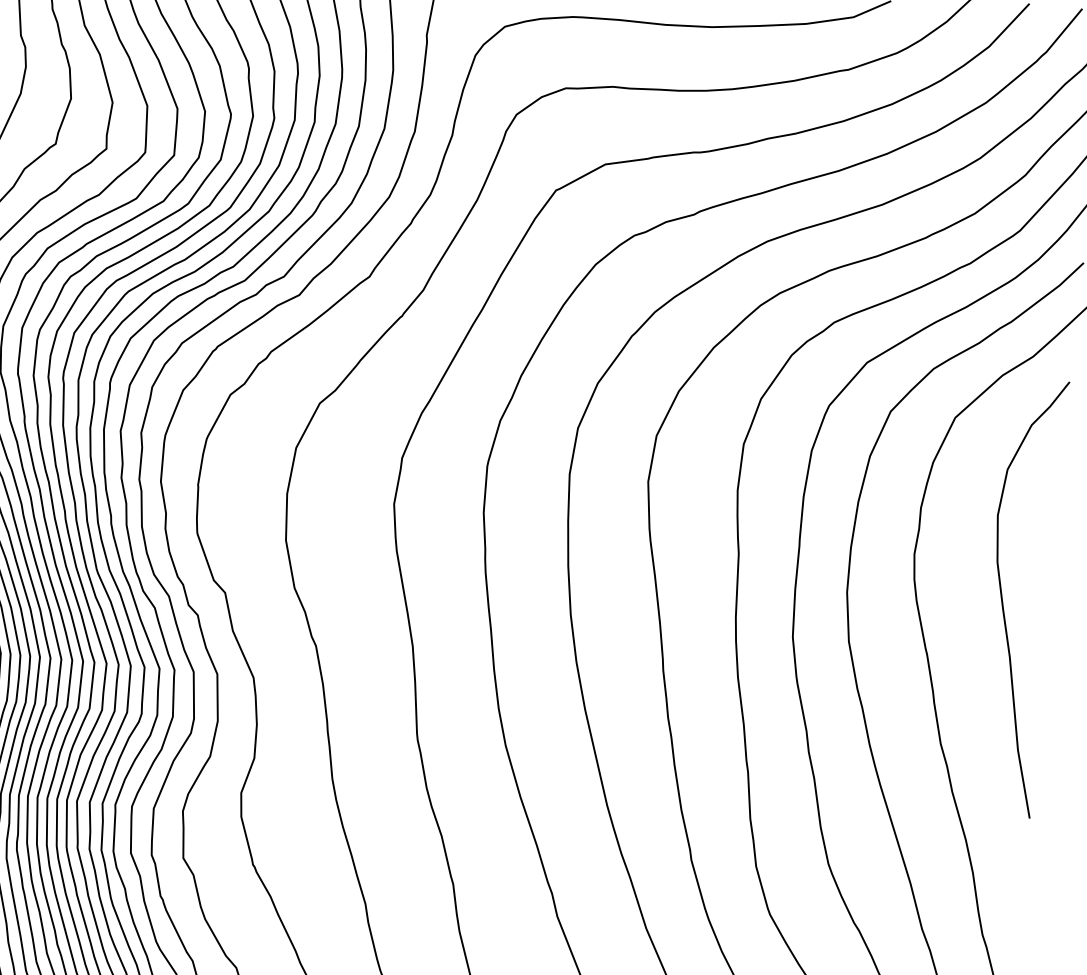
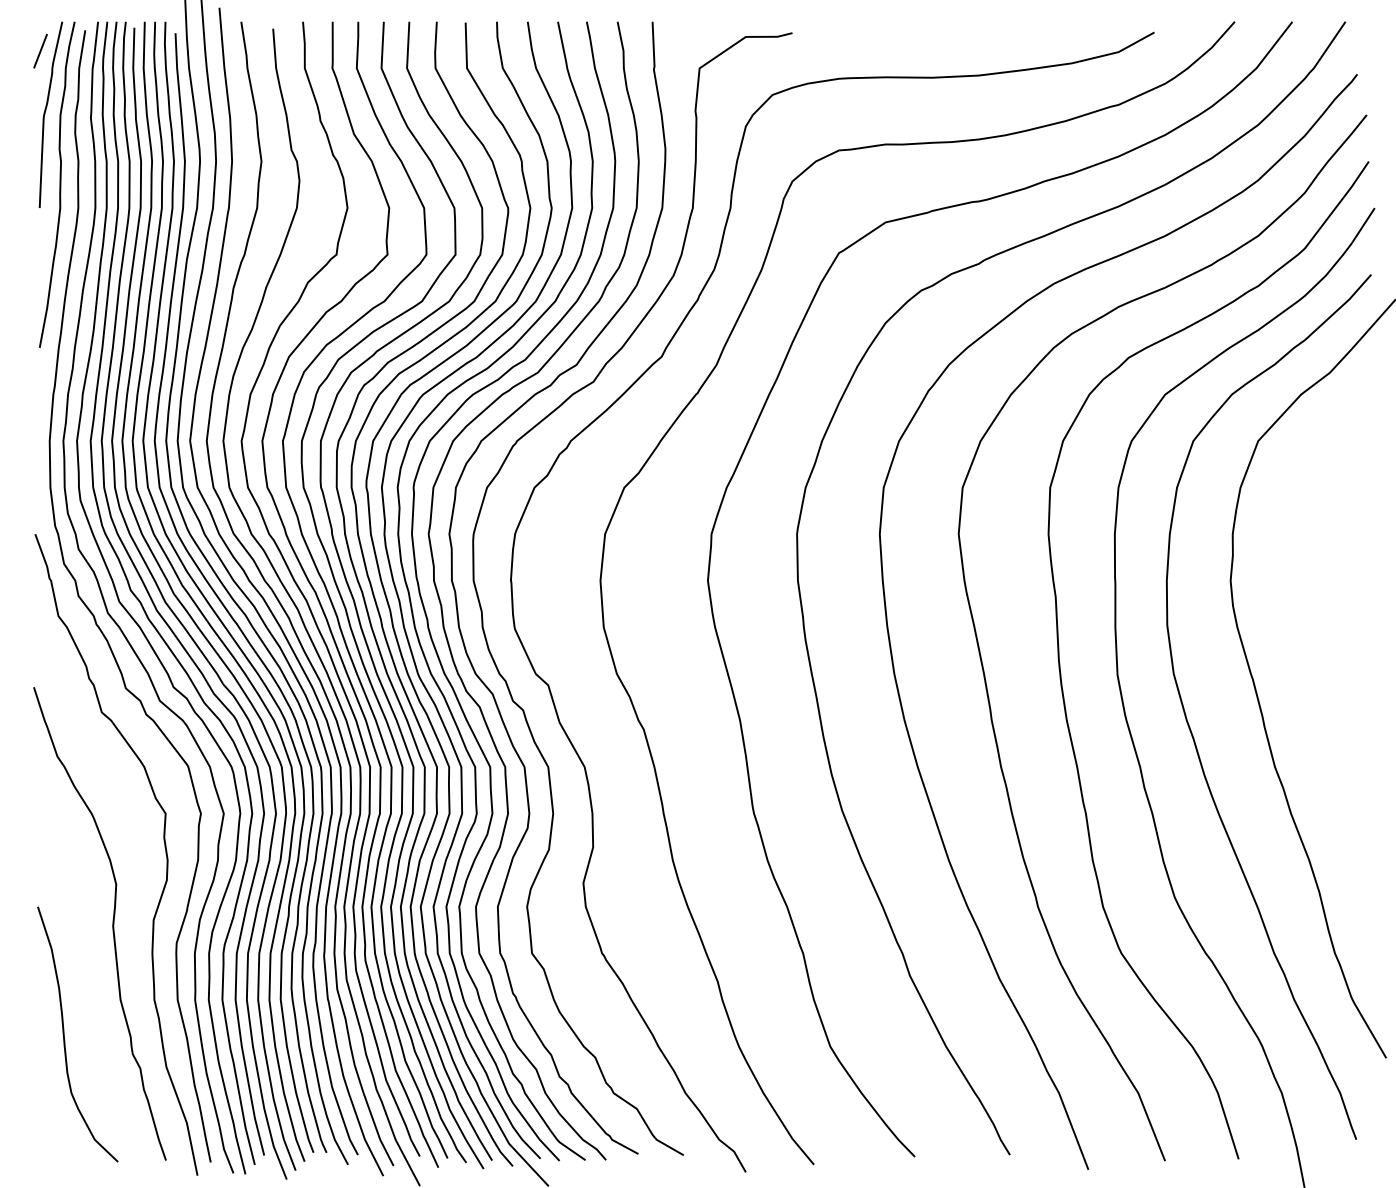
curve: (1003, 600) -> (1323, 618), removed

